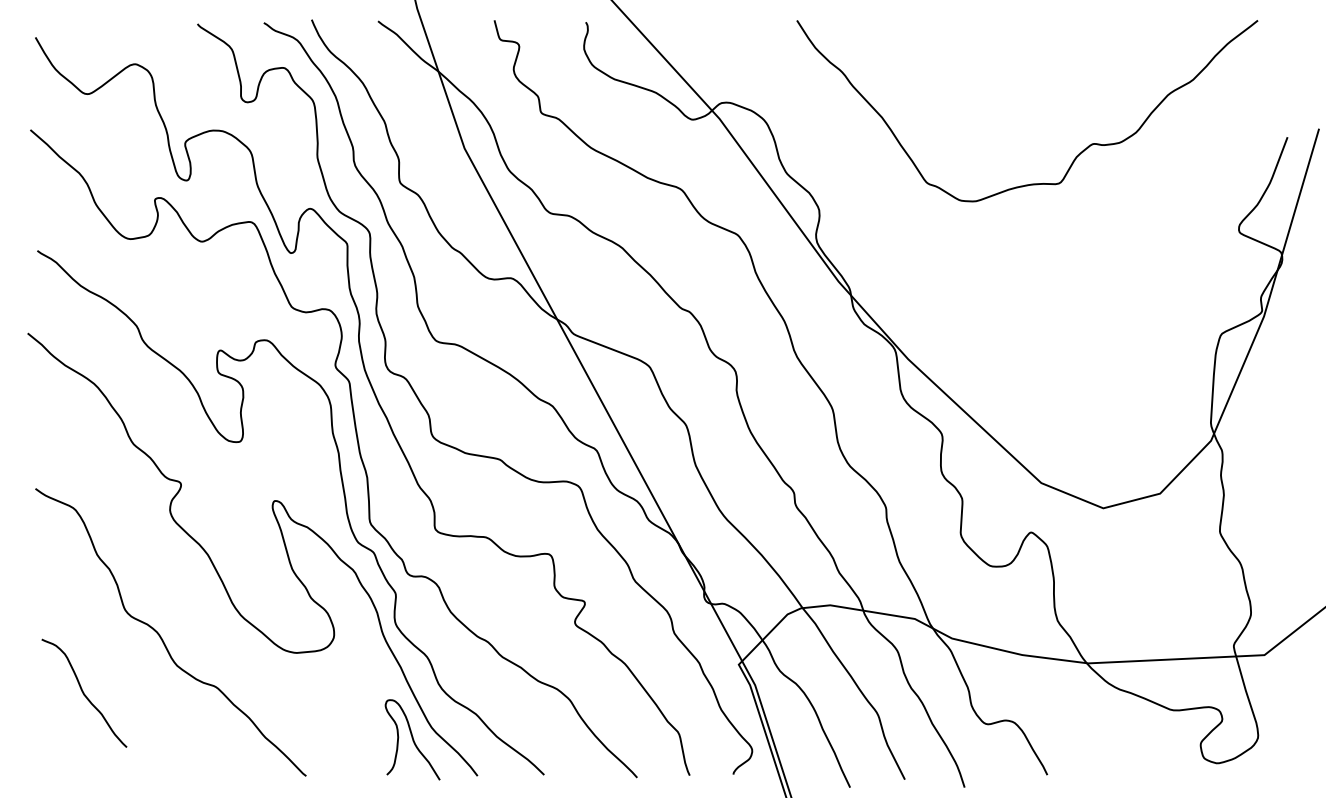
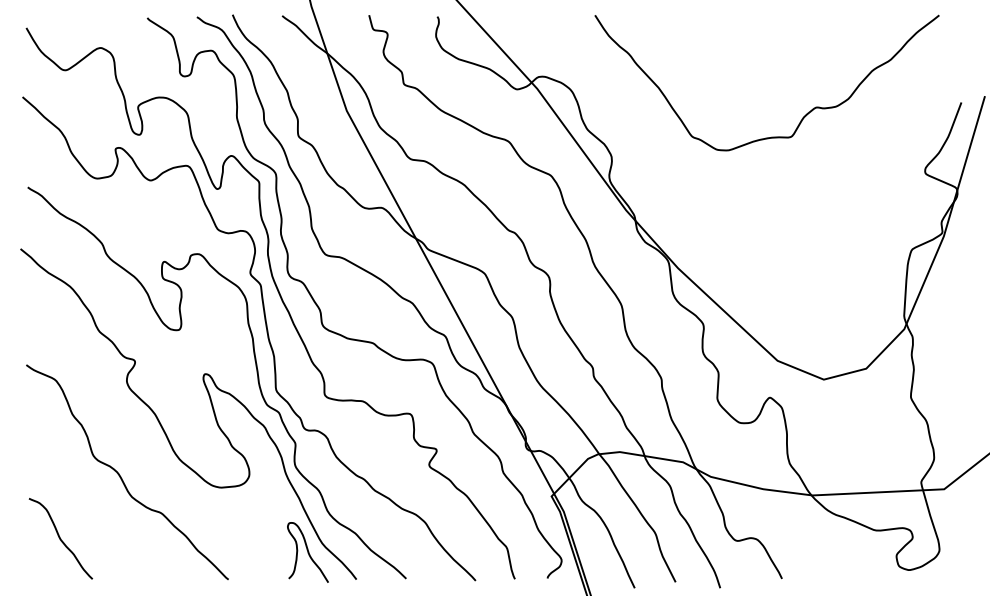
curve: (83, 692) -> (60, 538), moved

